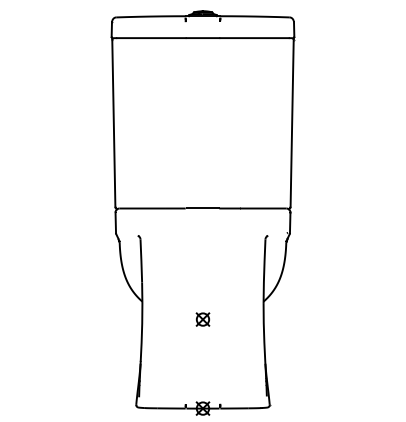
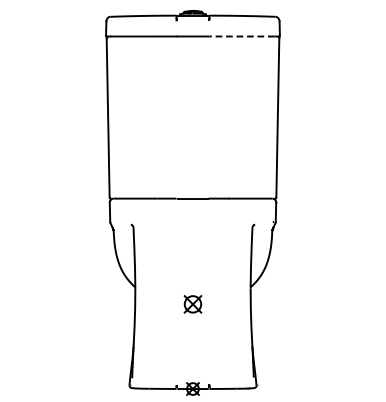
line: (254, 38) -> (242, 36), solid -> dashed
part: (202, 319) -> (192, 304), size x1.4

